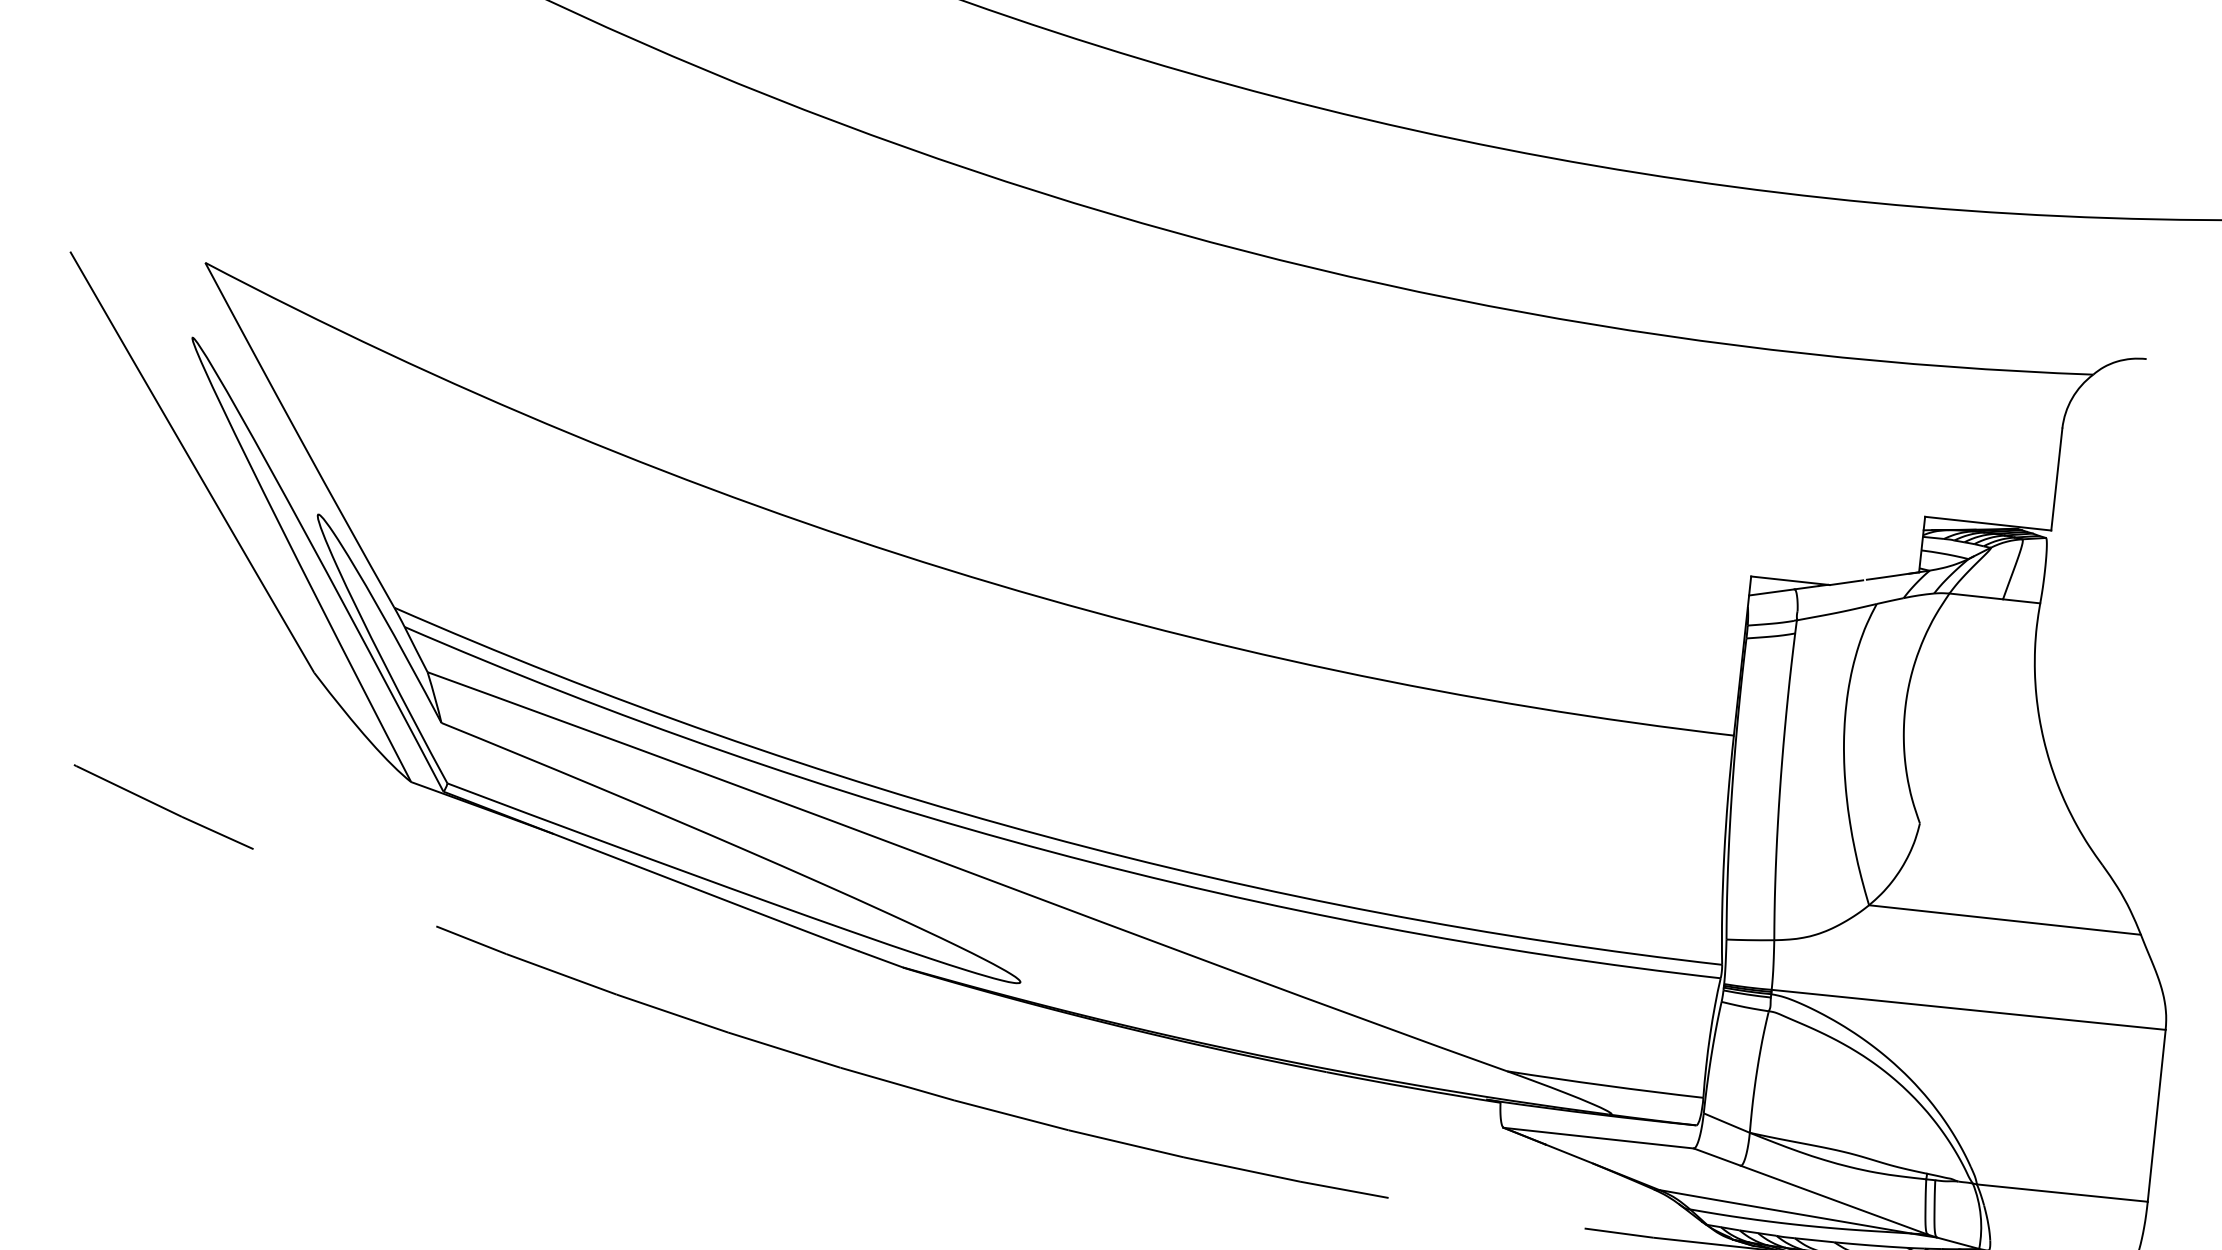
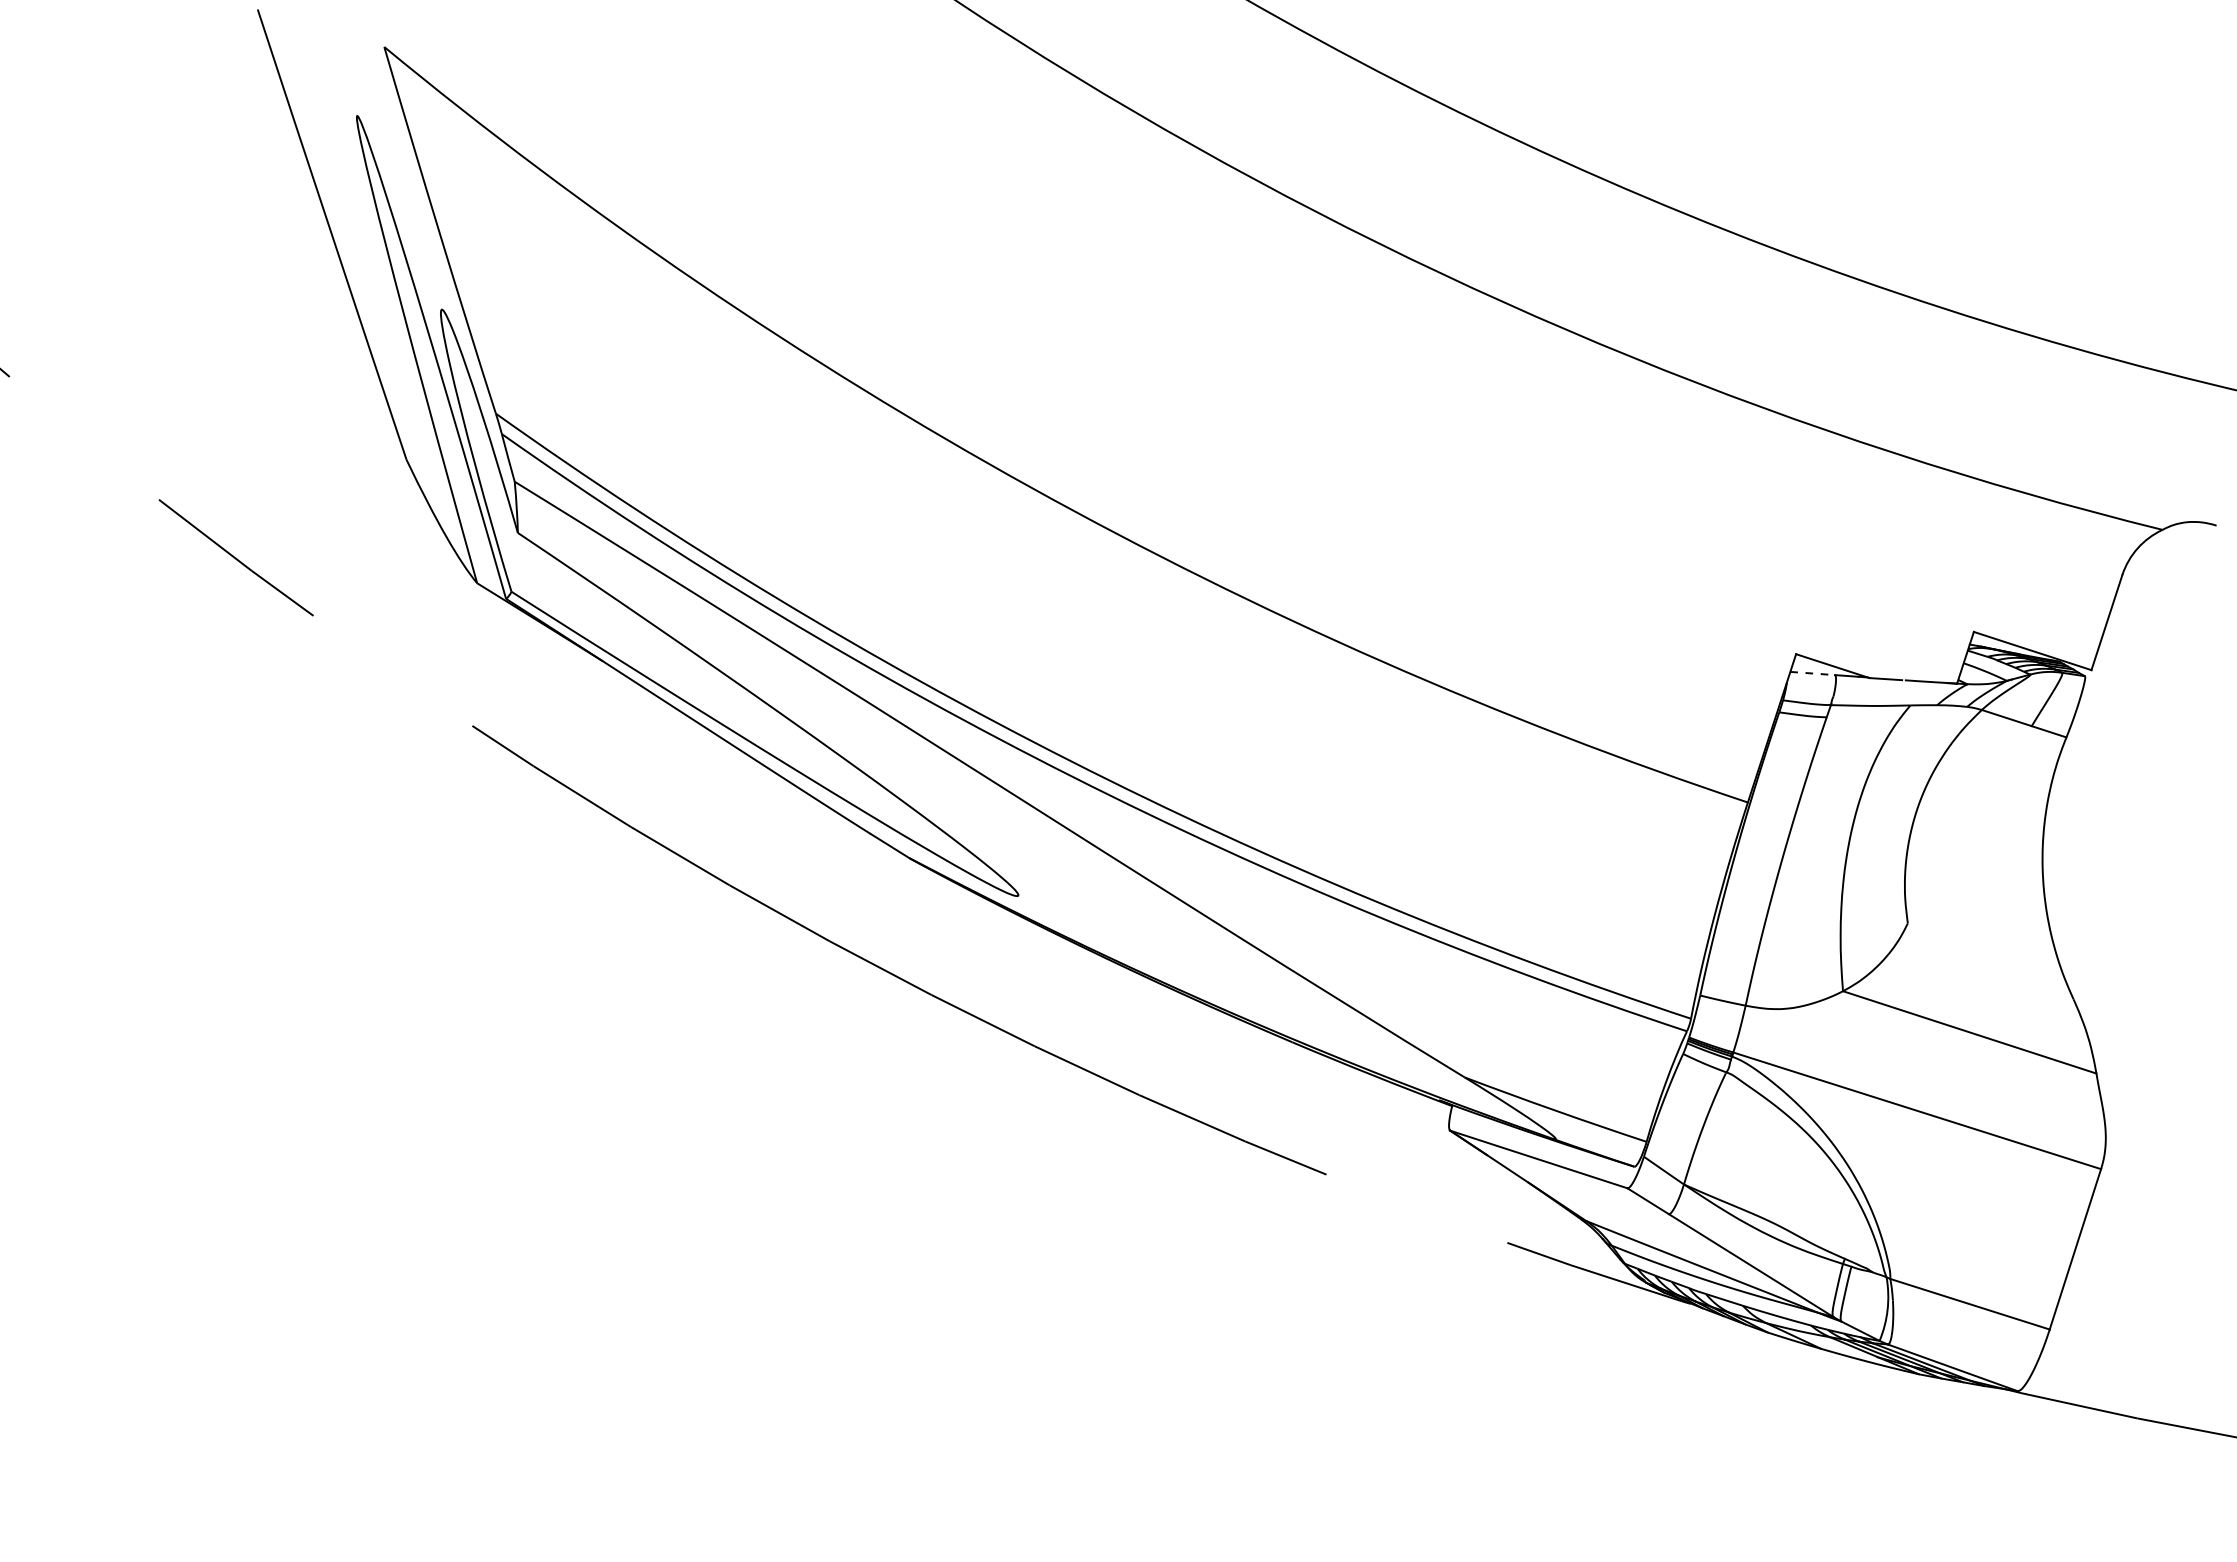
line: (1772, 592) -> (1813, 673), solid -> dashed

